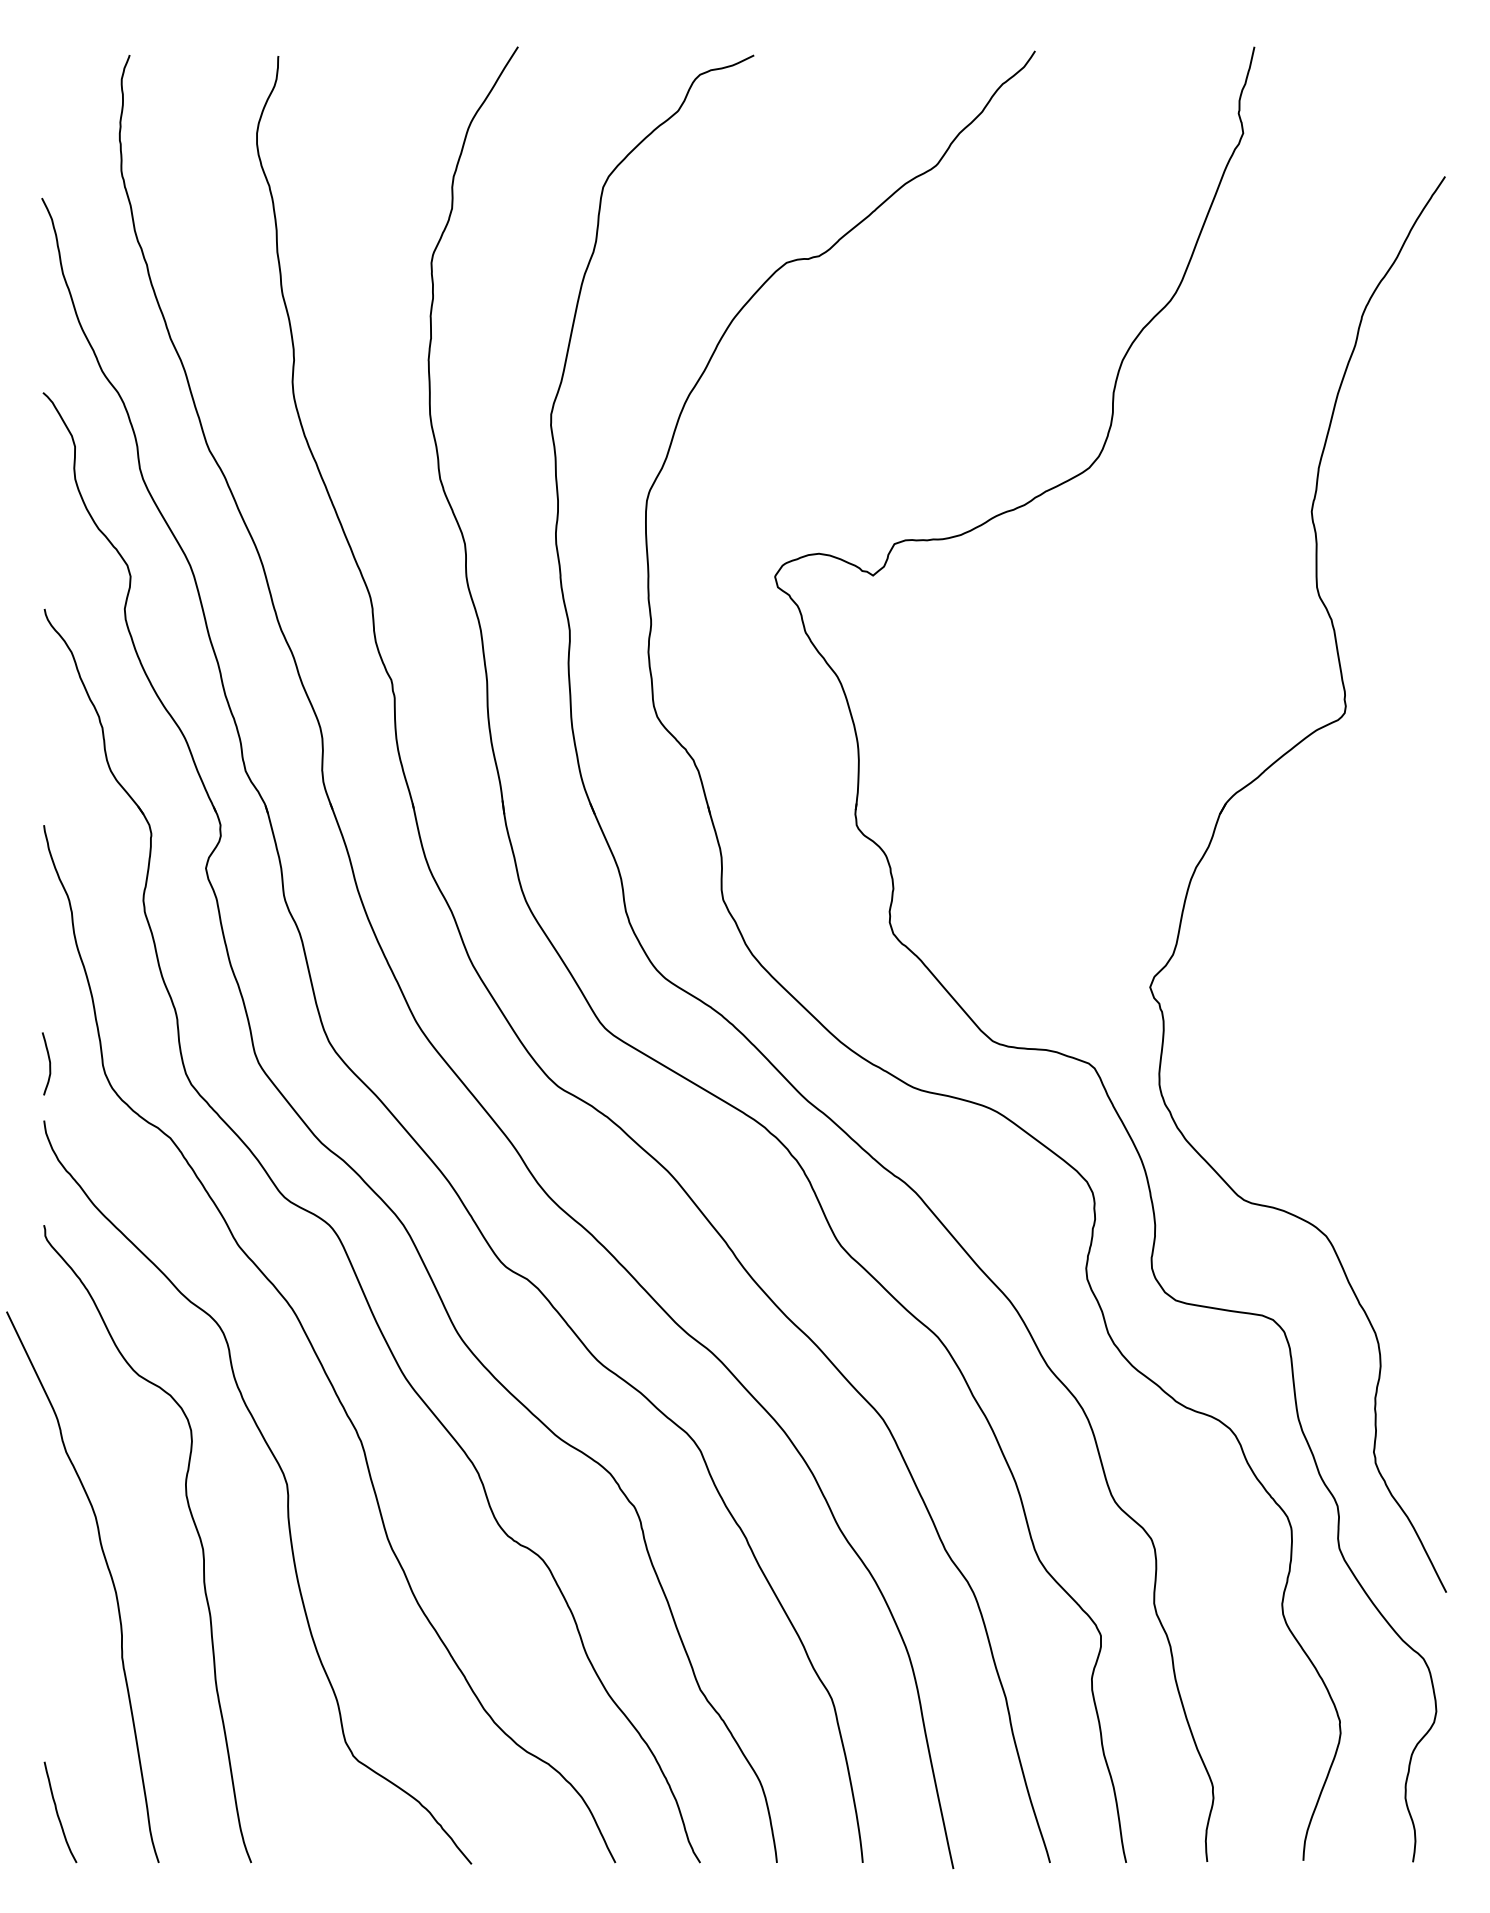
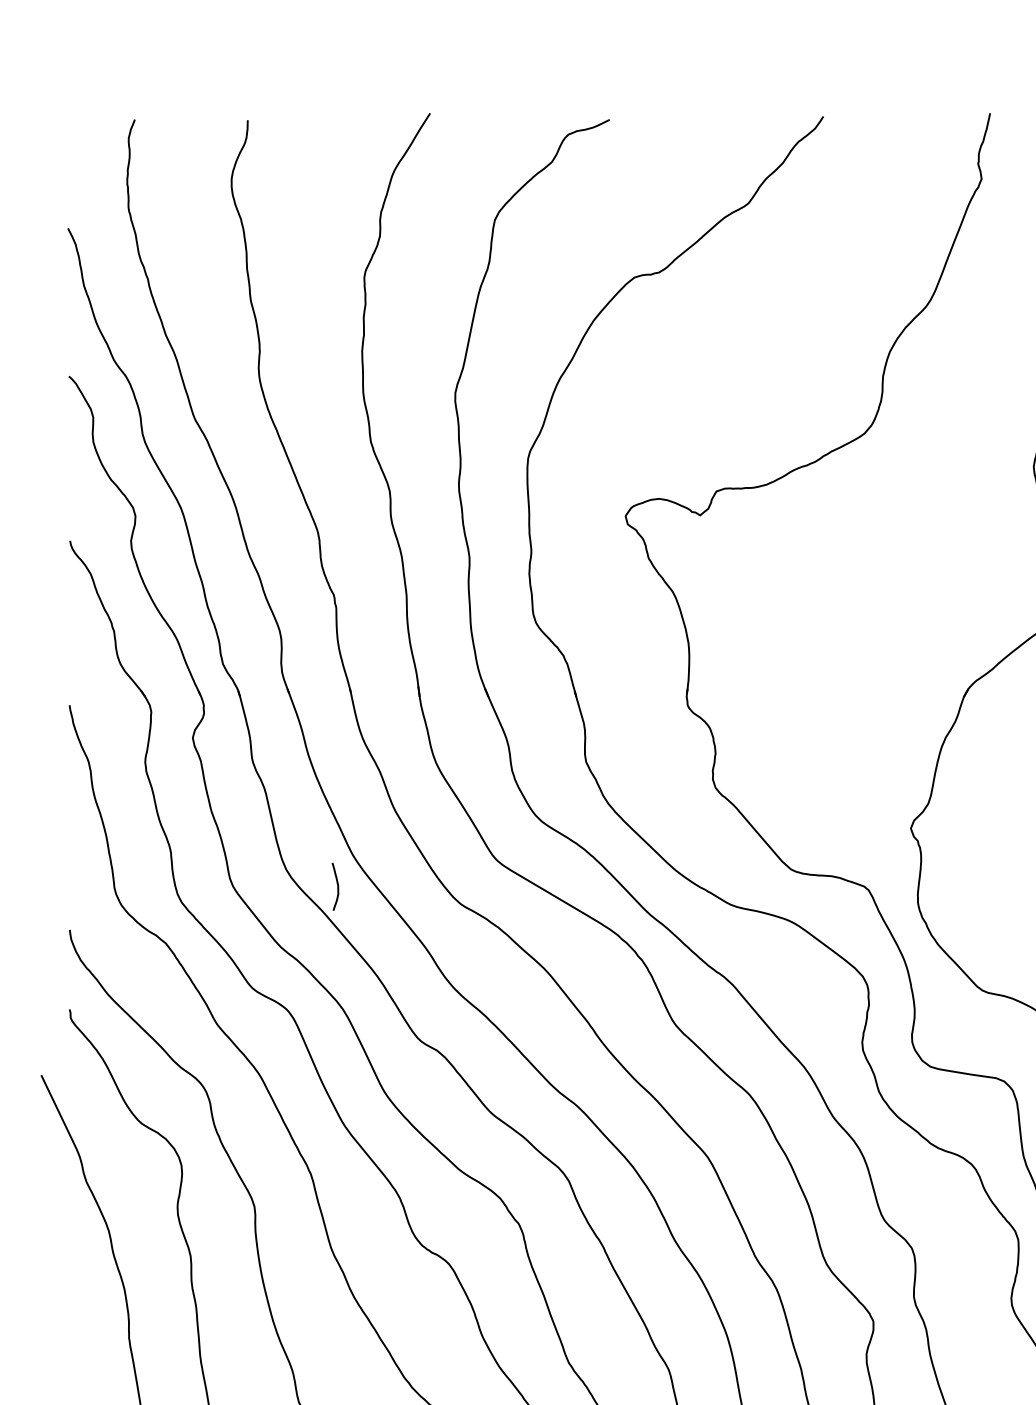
curve: (49, 1063) -> (337, 886), moved

